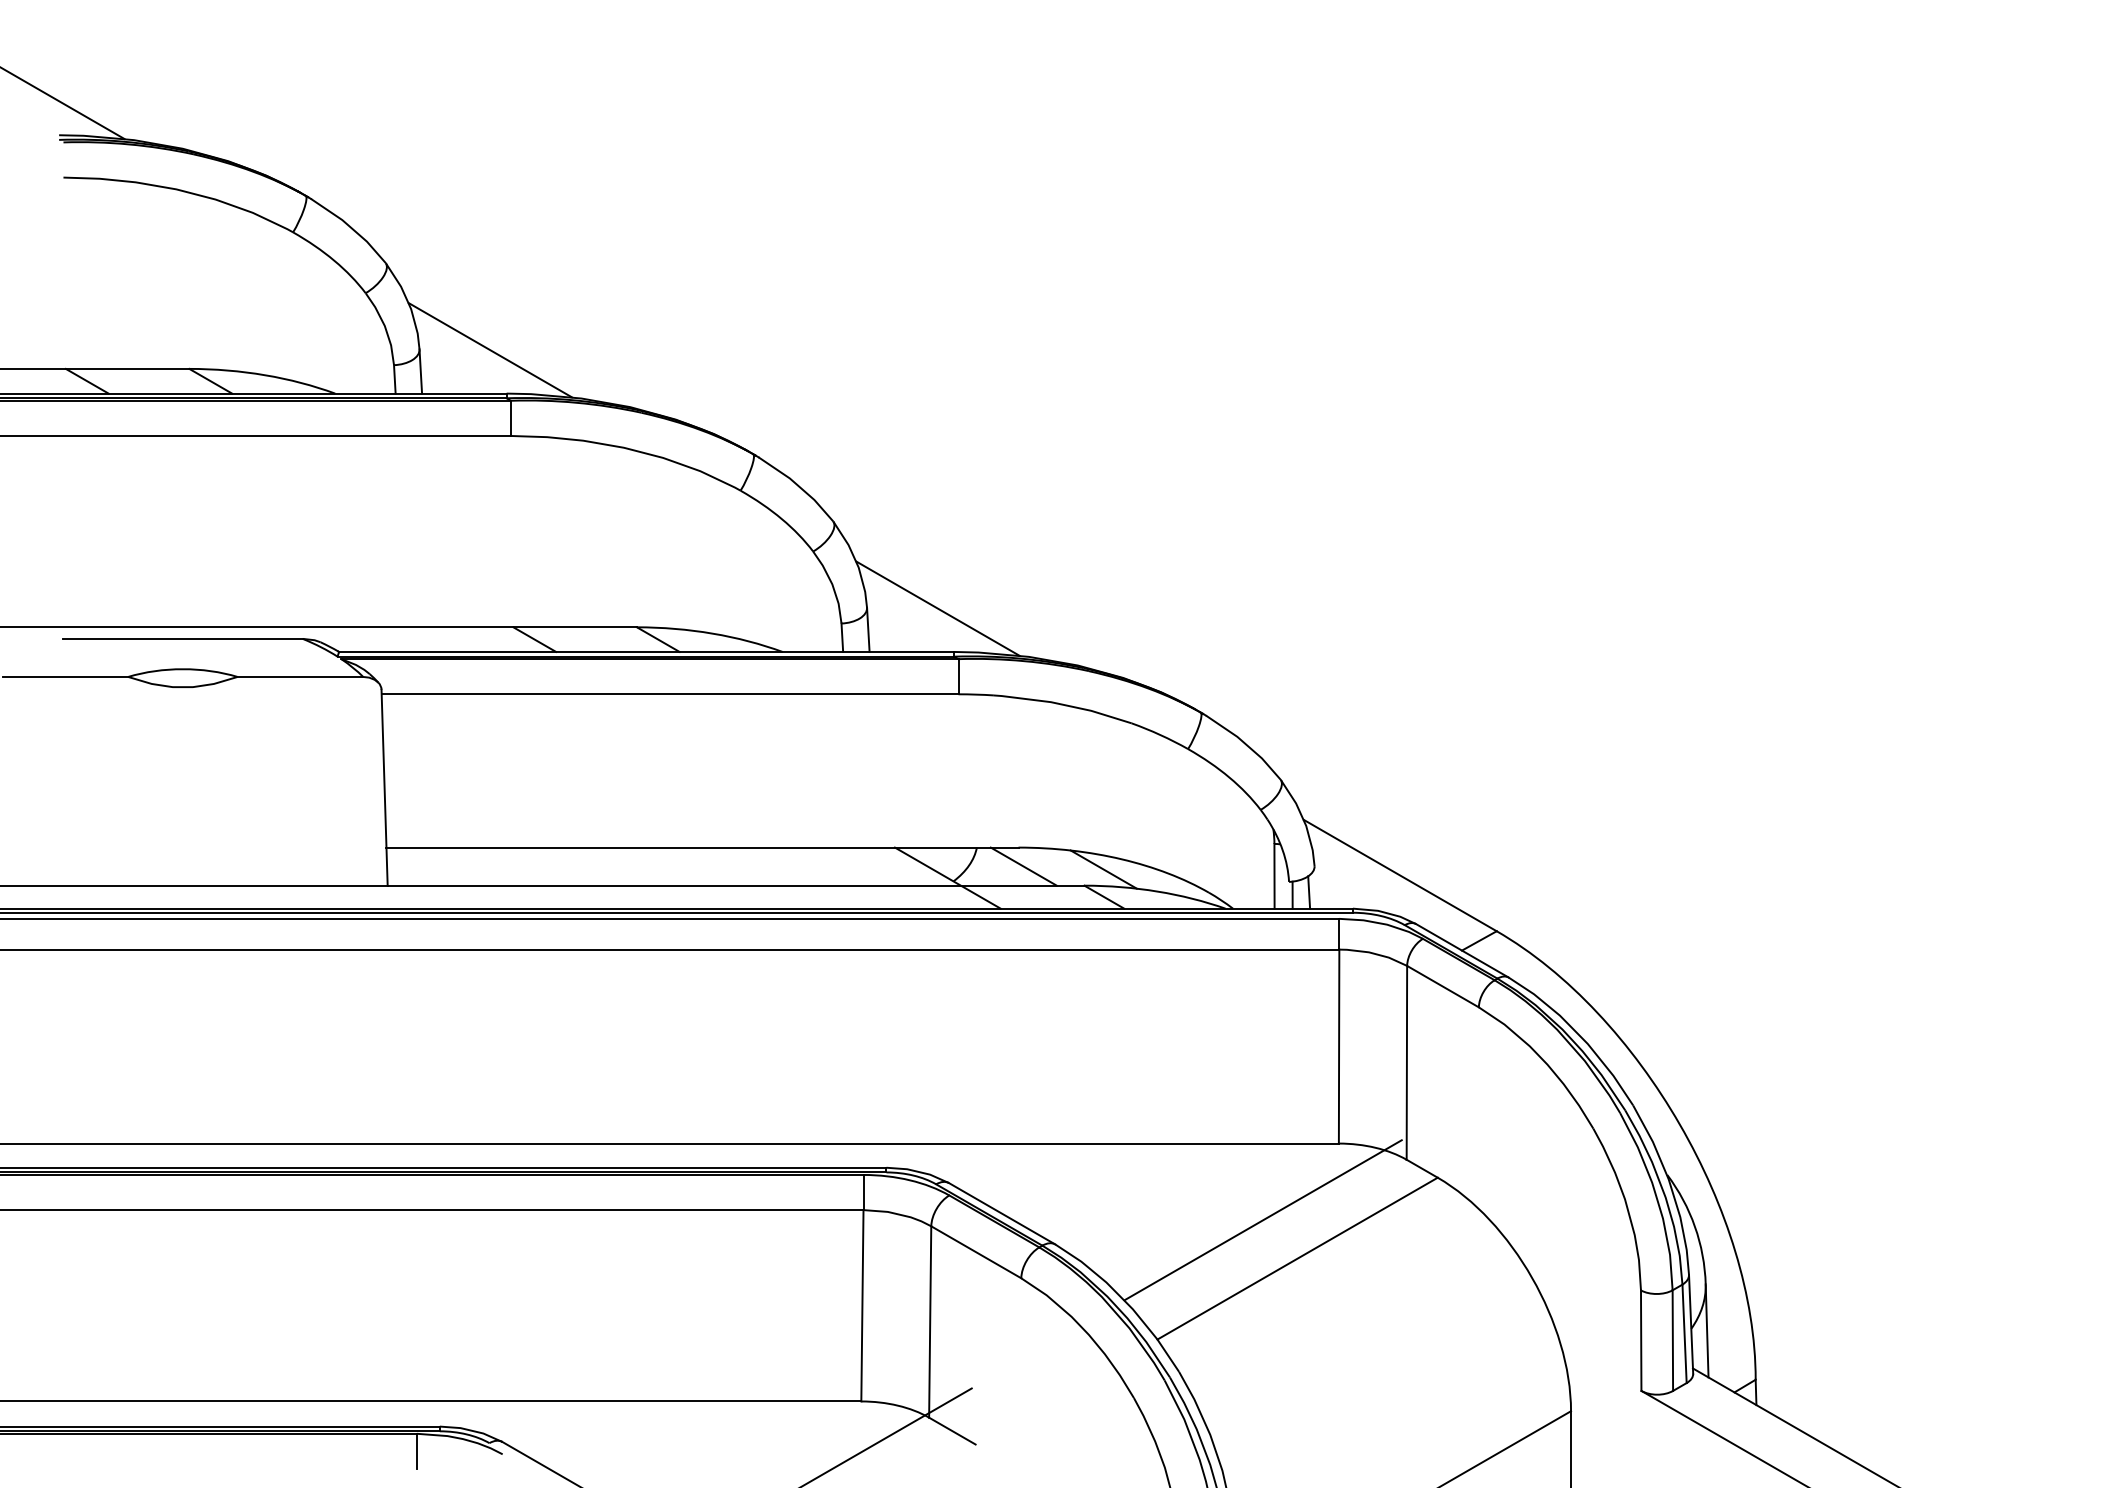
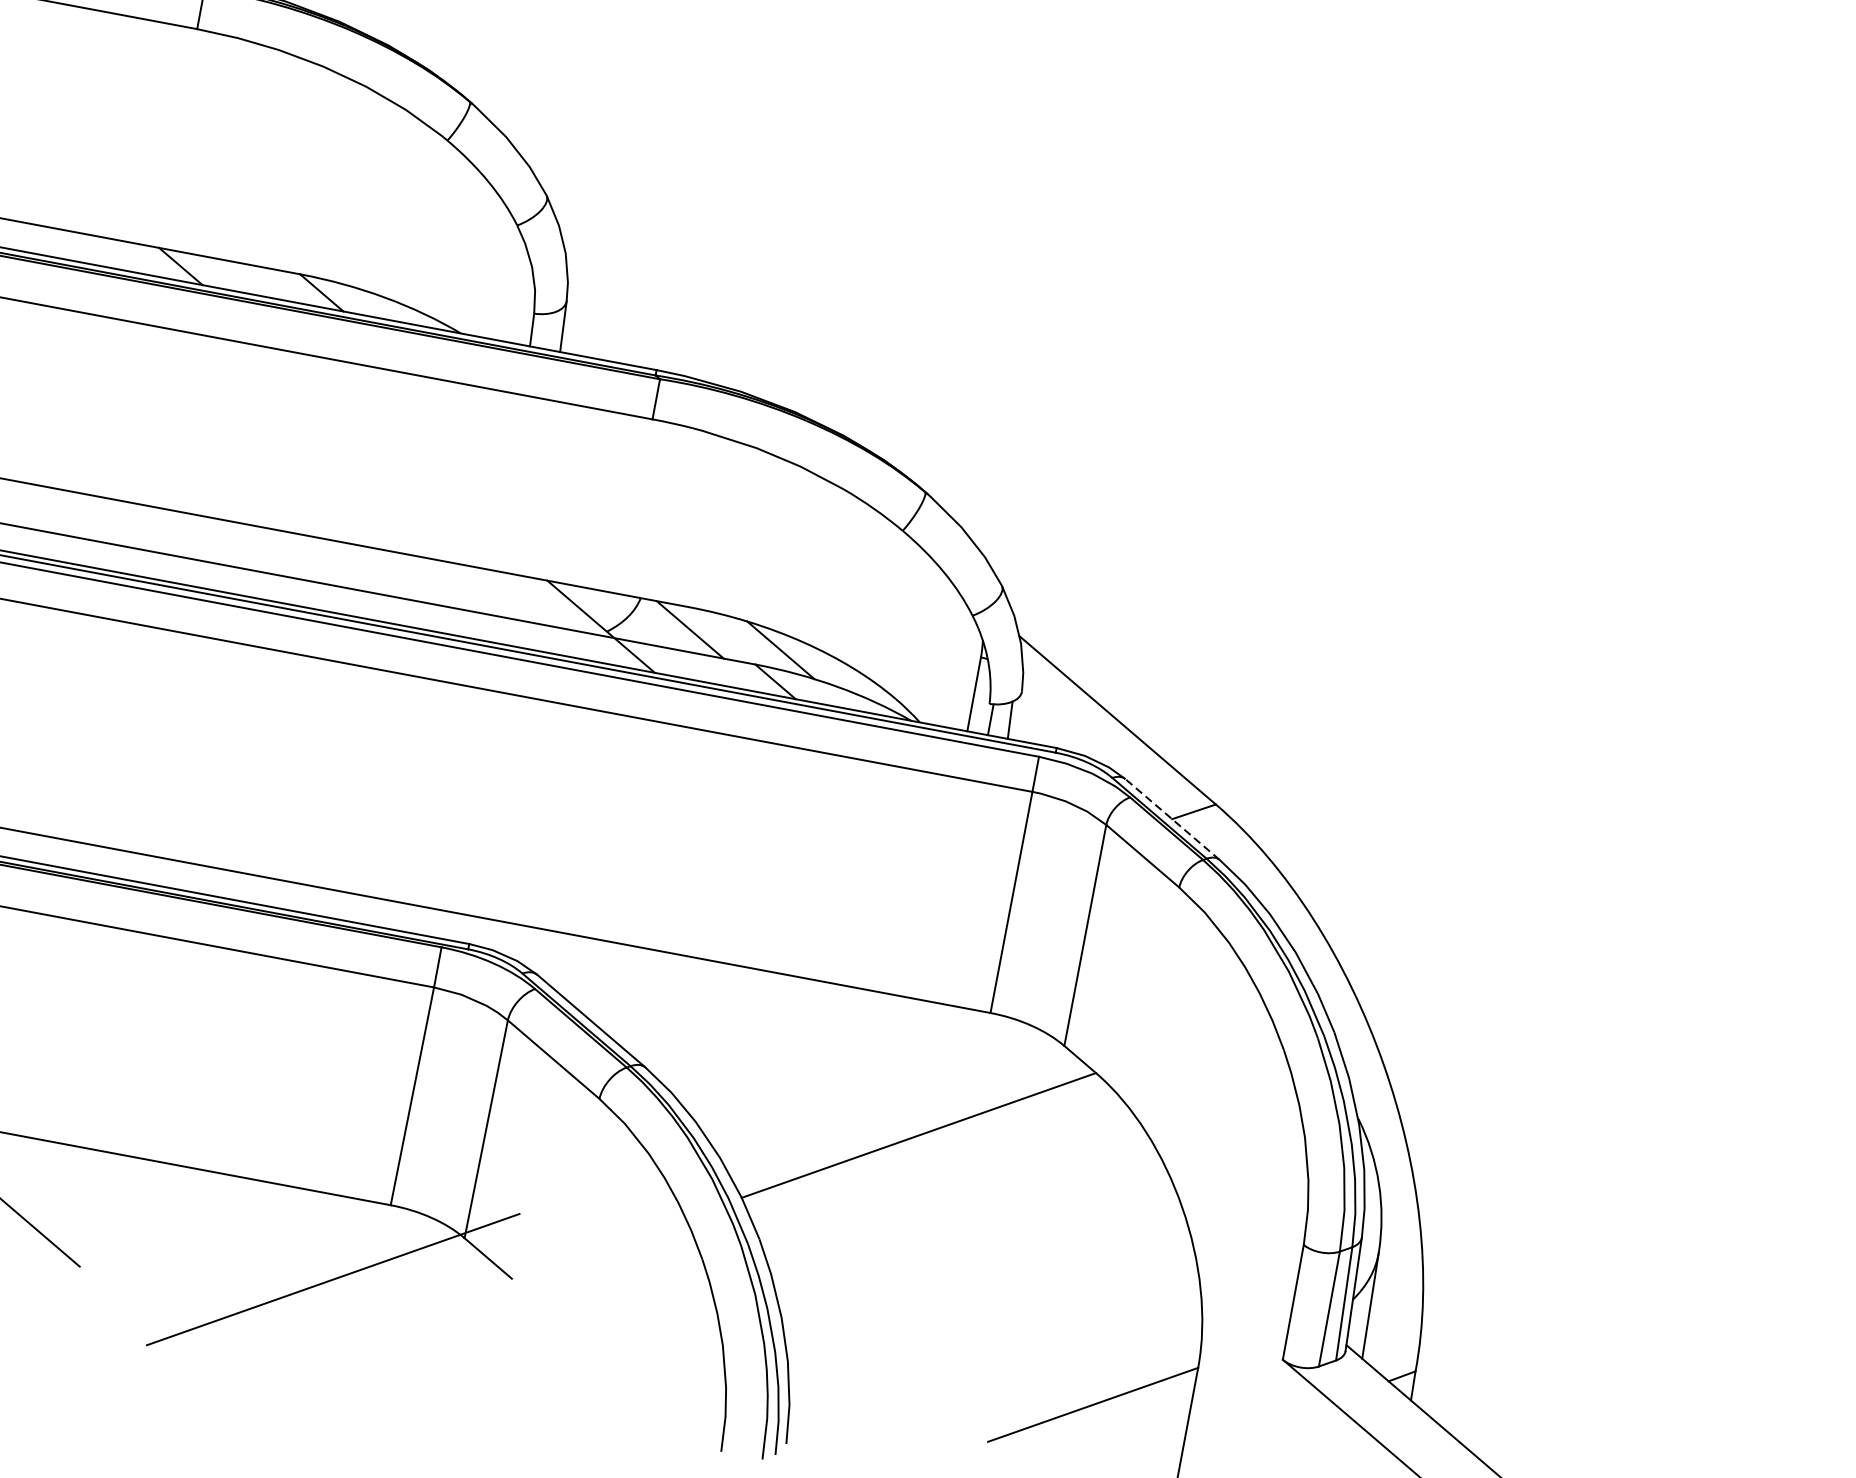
line: (937, 608) -> (646, 316), removed
line: (1461, 950) -> (1171, 818), solid -> dashed
line: (1262, 1220) -> (886, 1084), removed

